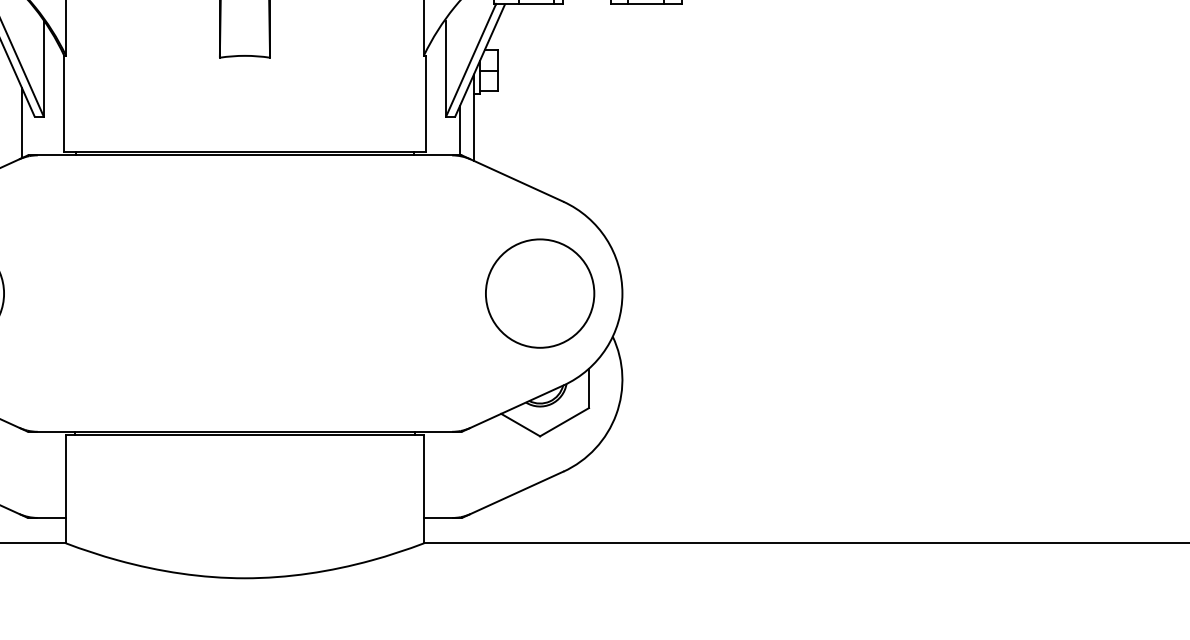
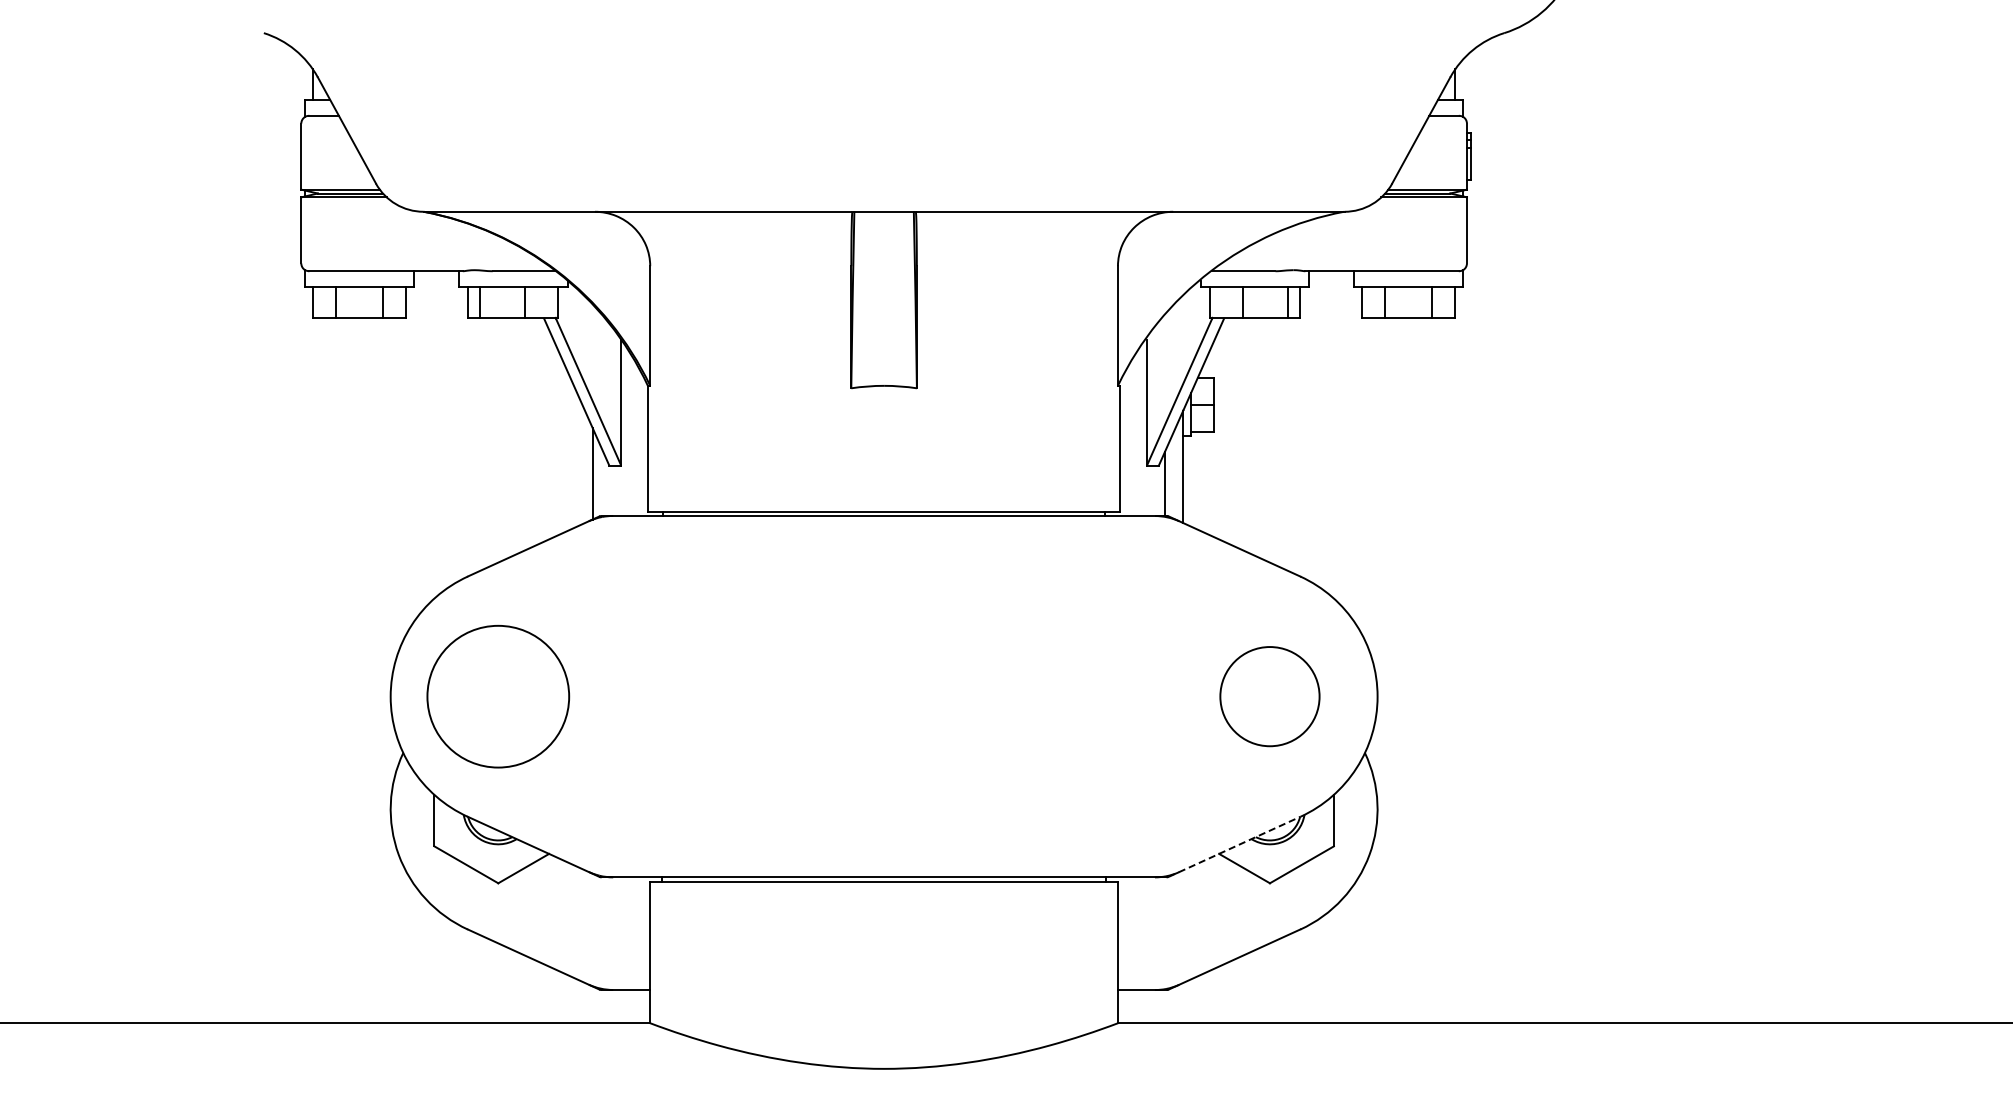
circle: (539, 293) -> (1269, 696), size x0.7
line: (513, 408) -> (1235, 846), solid -> dashed

